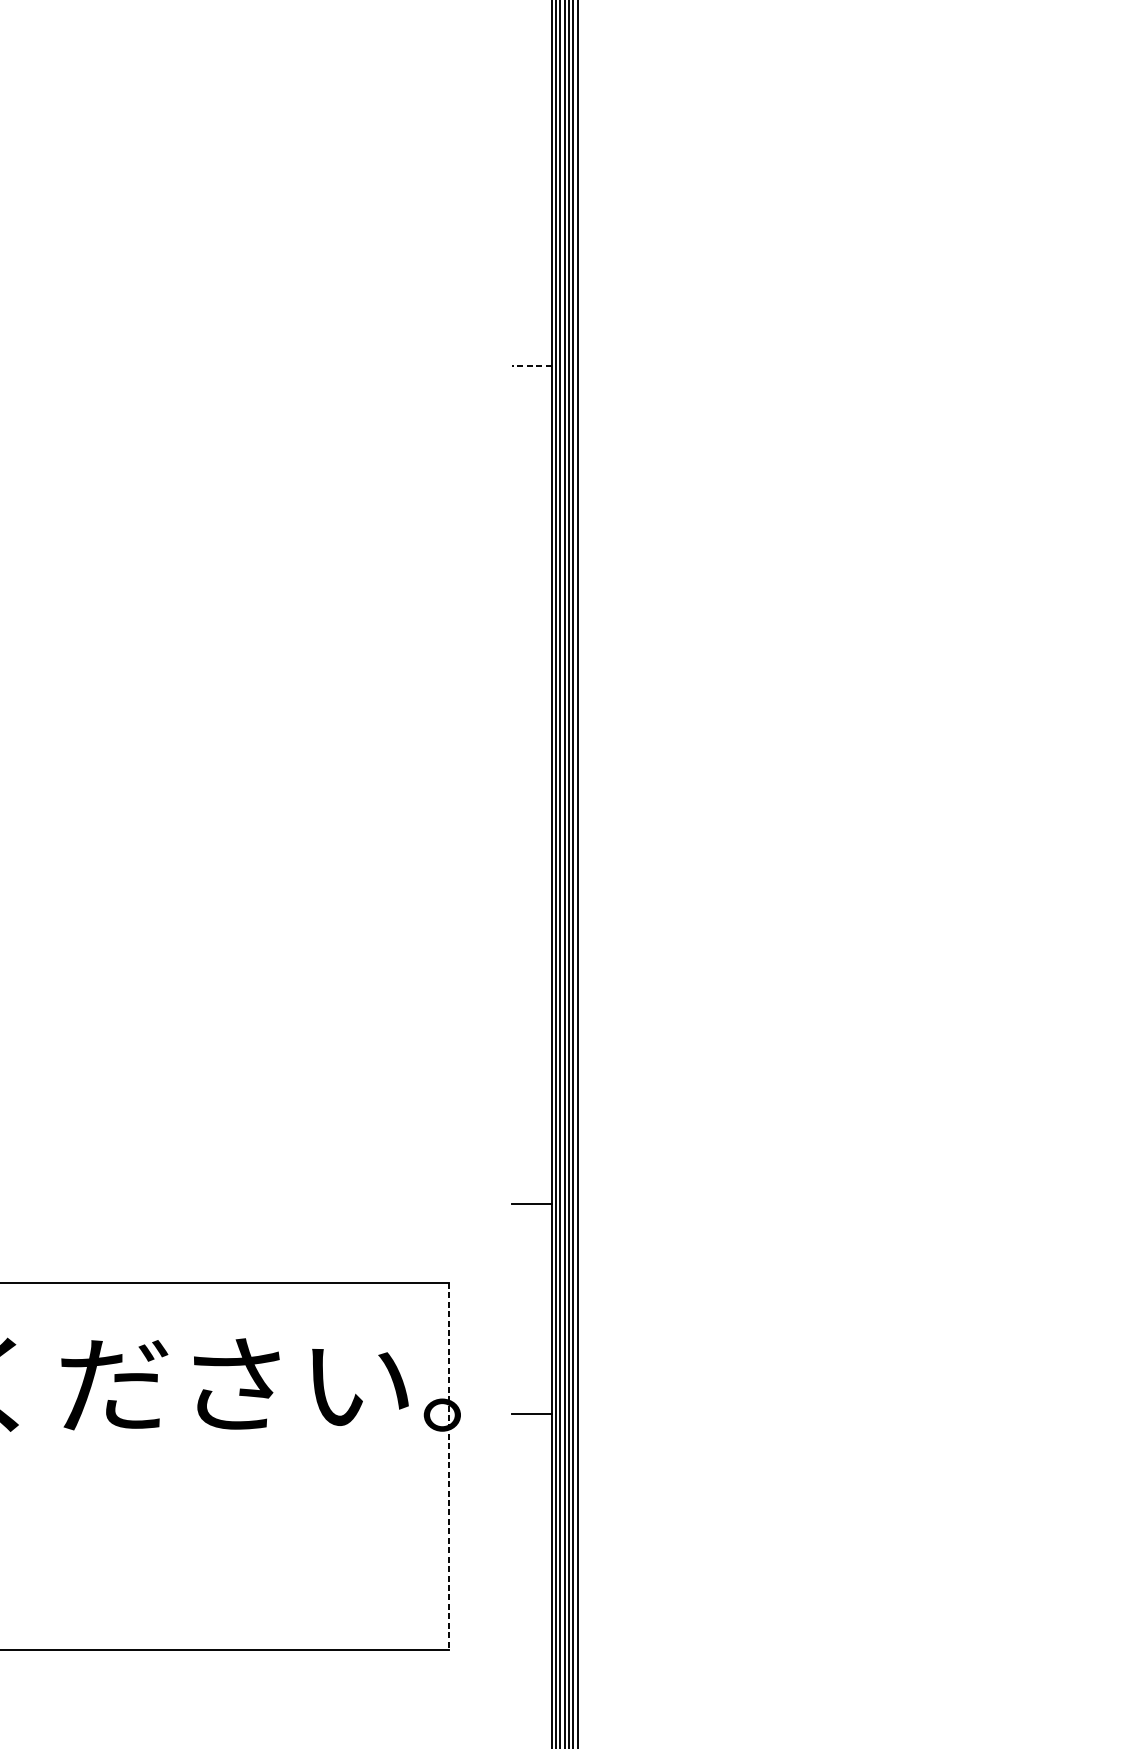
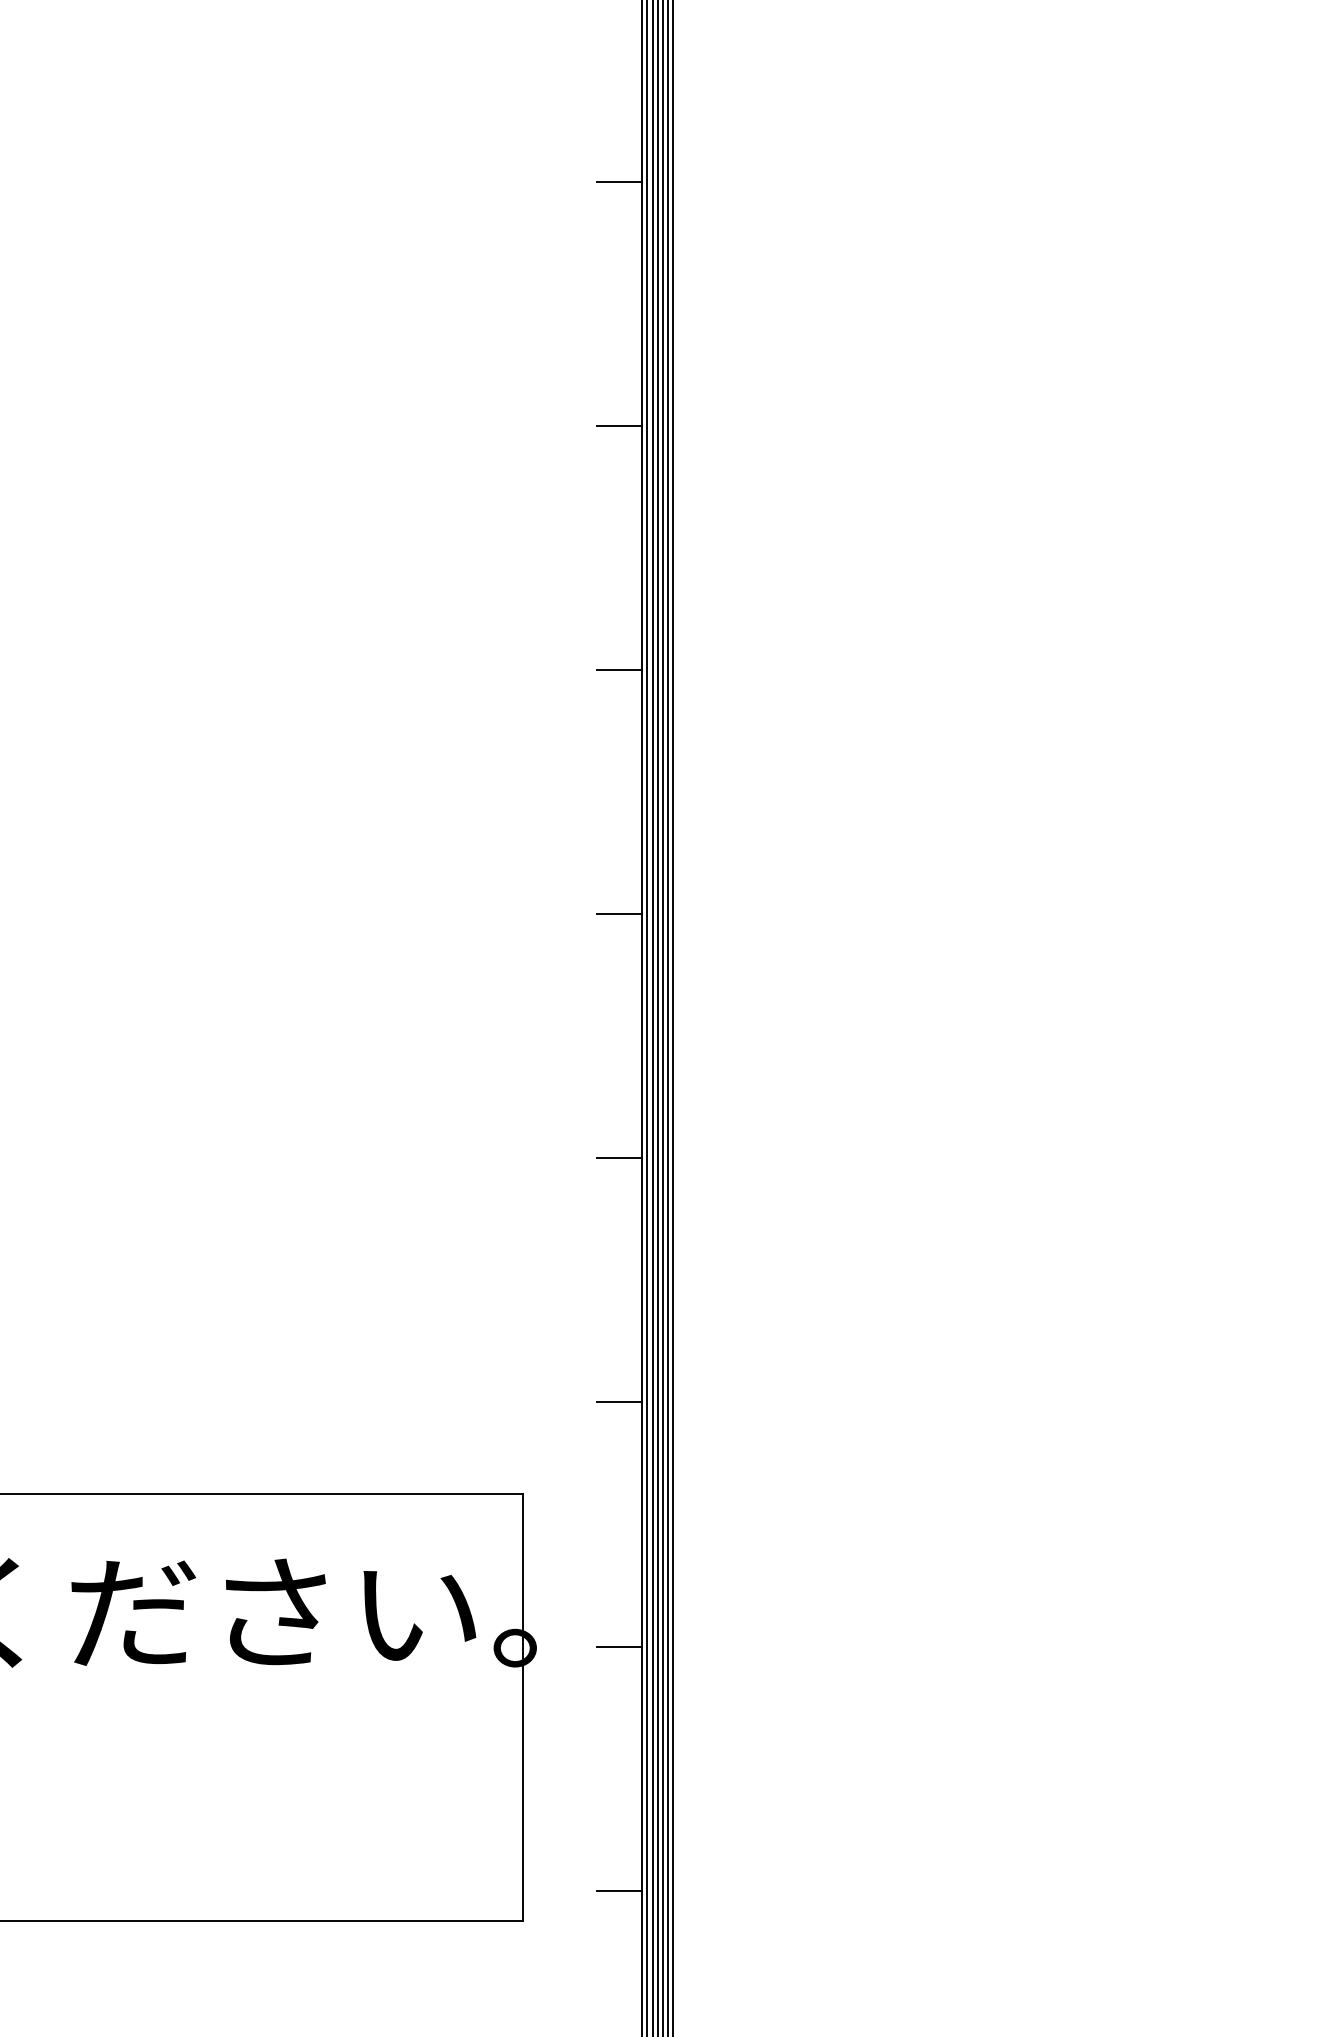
line: (531, 155) -> (619, 181), added
line: (531, 366) -> (619, 426), dashed -> solid
line: (531, 575) -> (619, 670), added
line: (531, 785) -> (619, 914), added
line: (531, 994) -> (619, 1158), added
line: (448, 1466) -> (522, 1707), dashed -> solid
line: (531, 1623) -> (619, 1890), added

